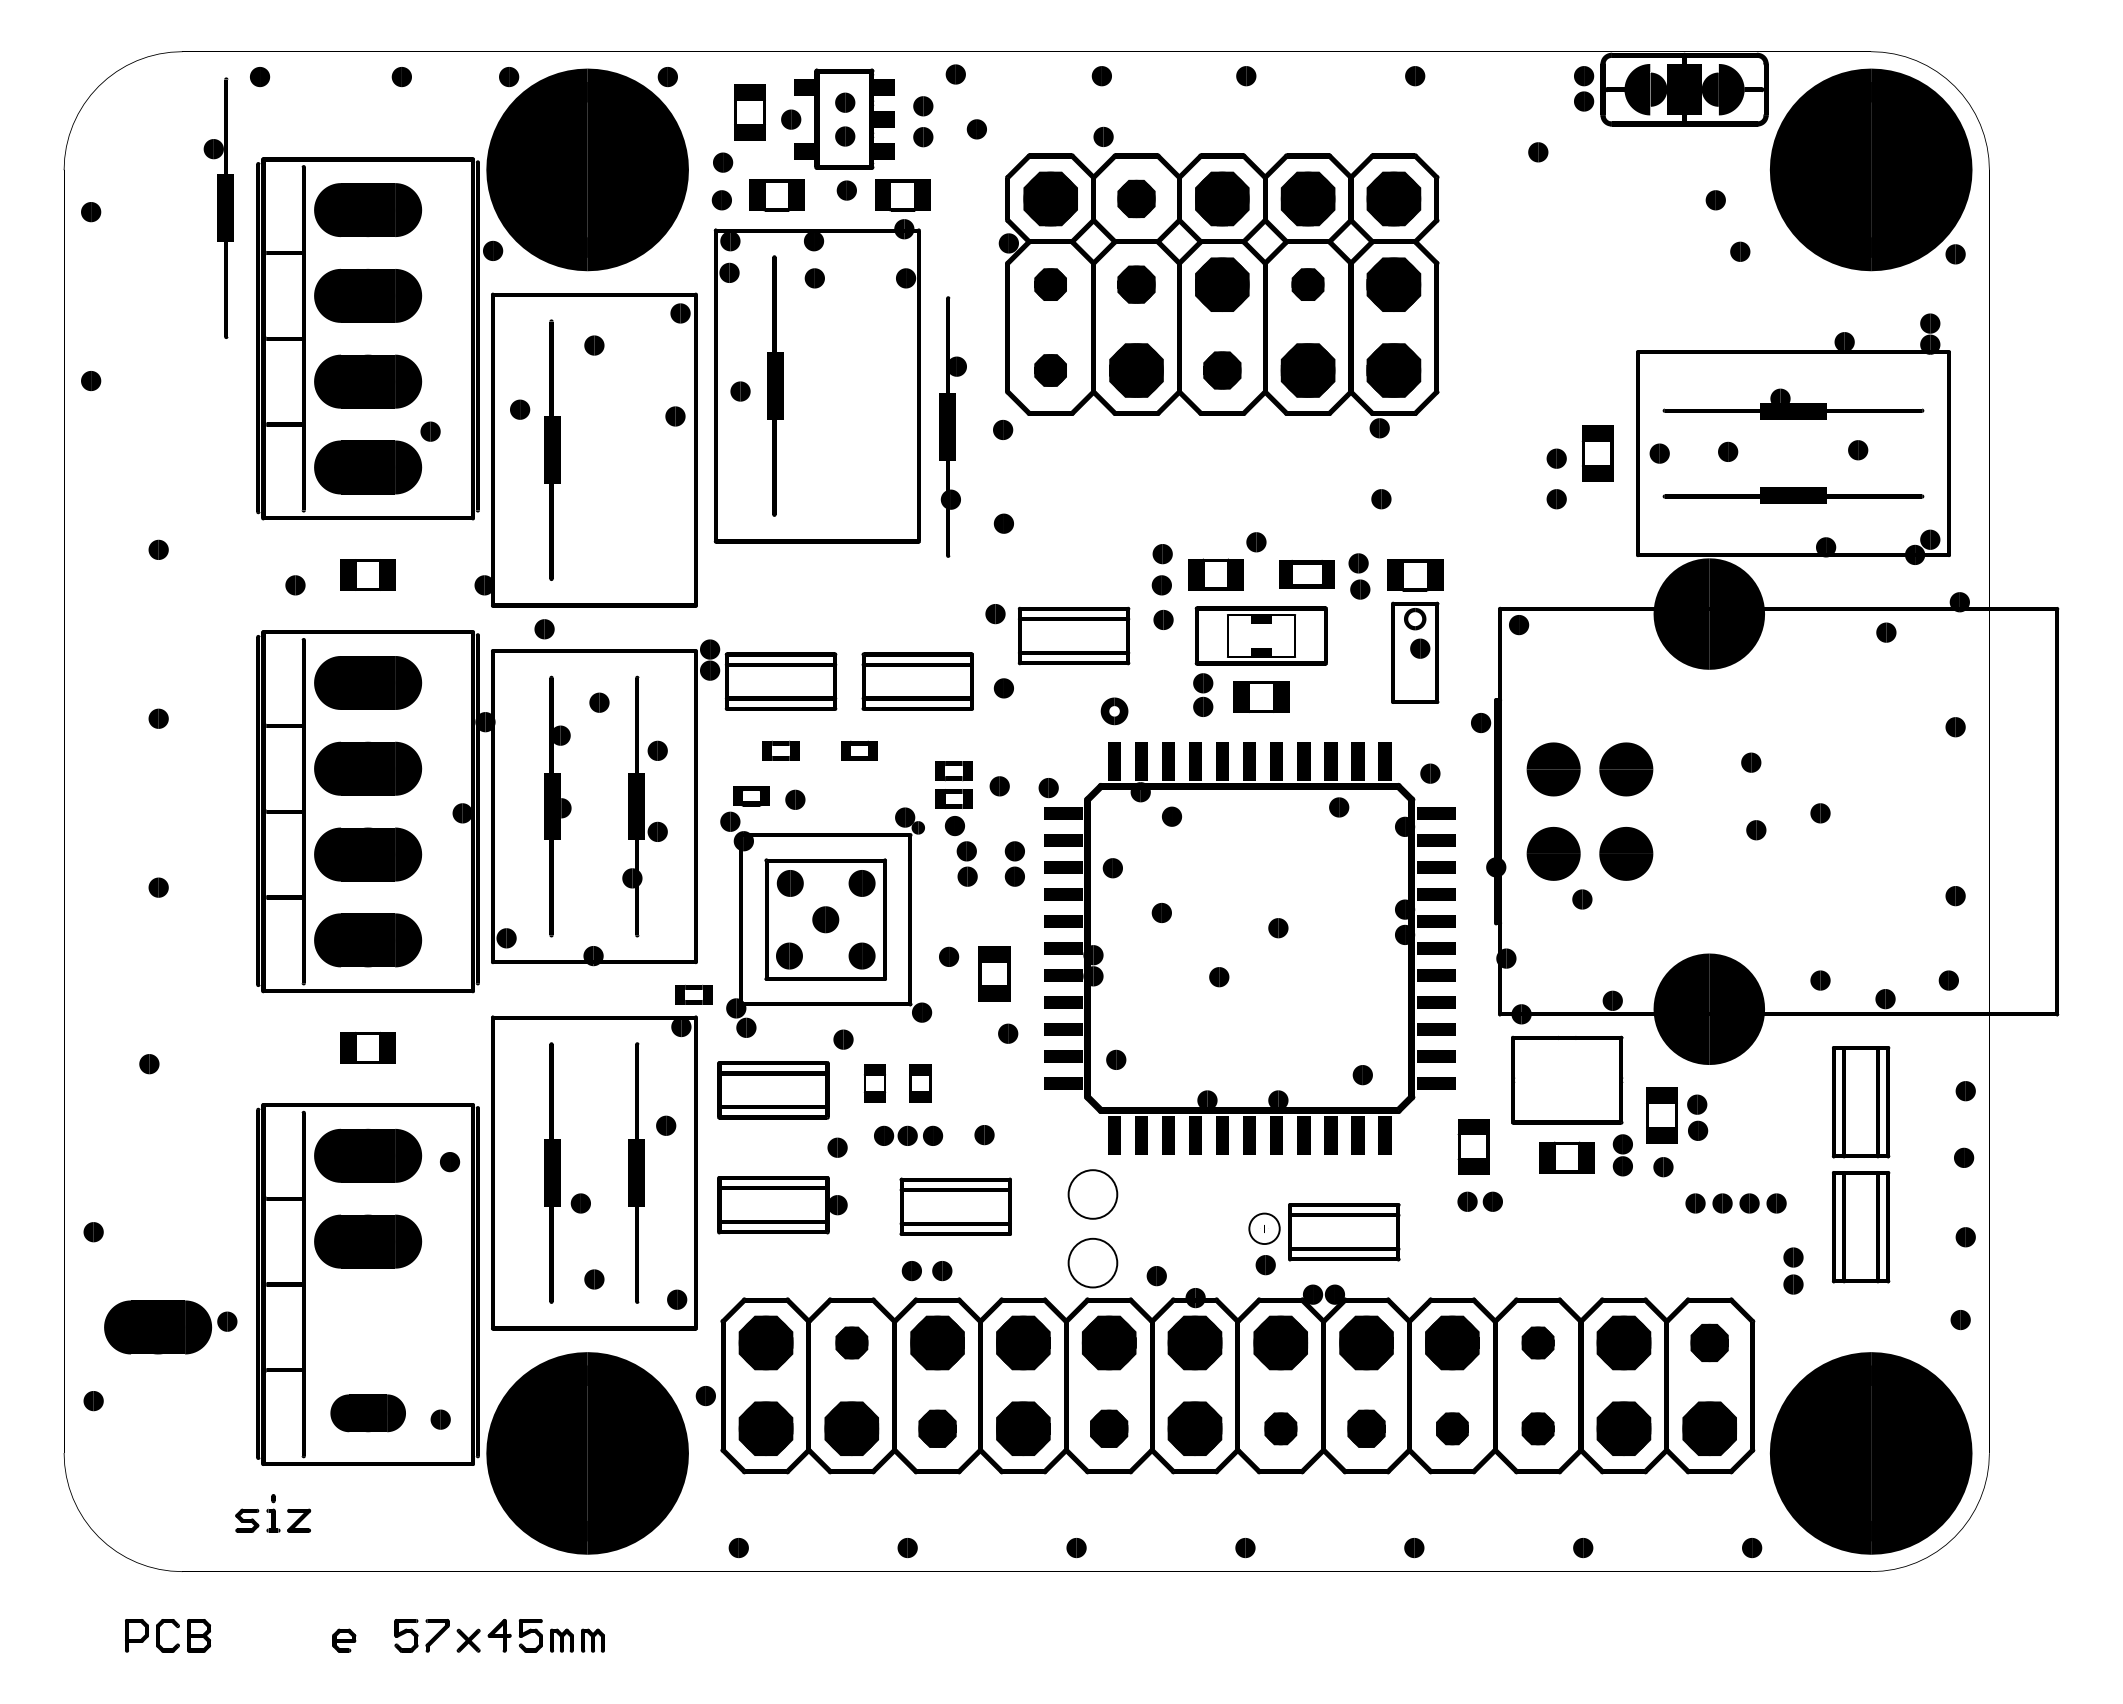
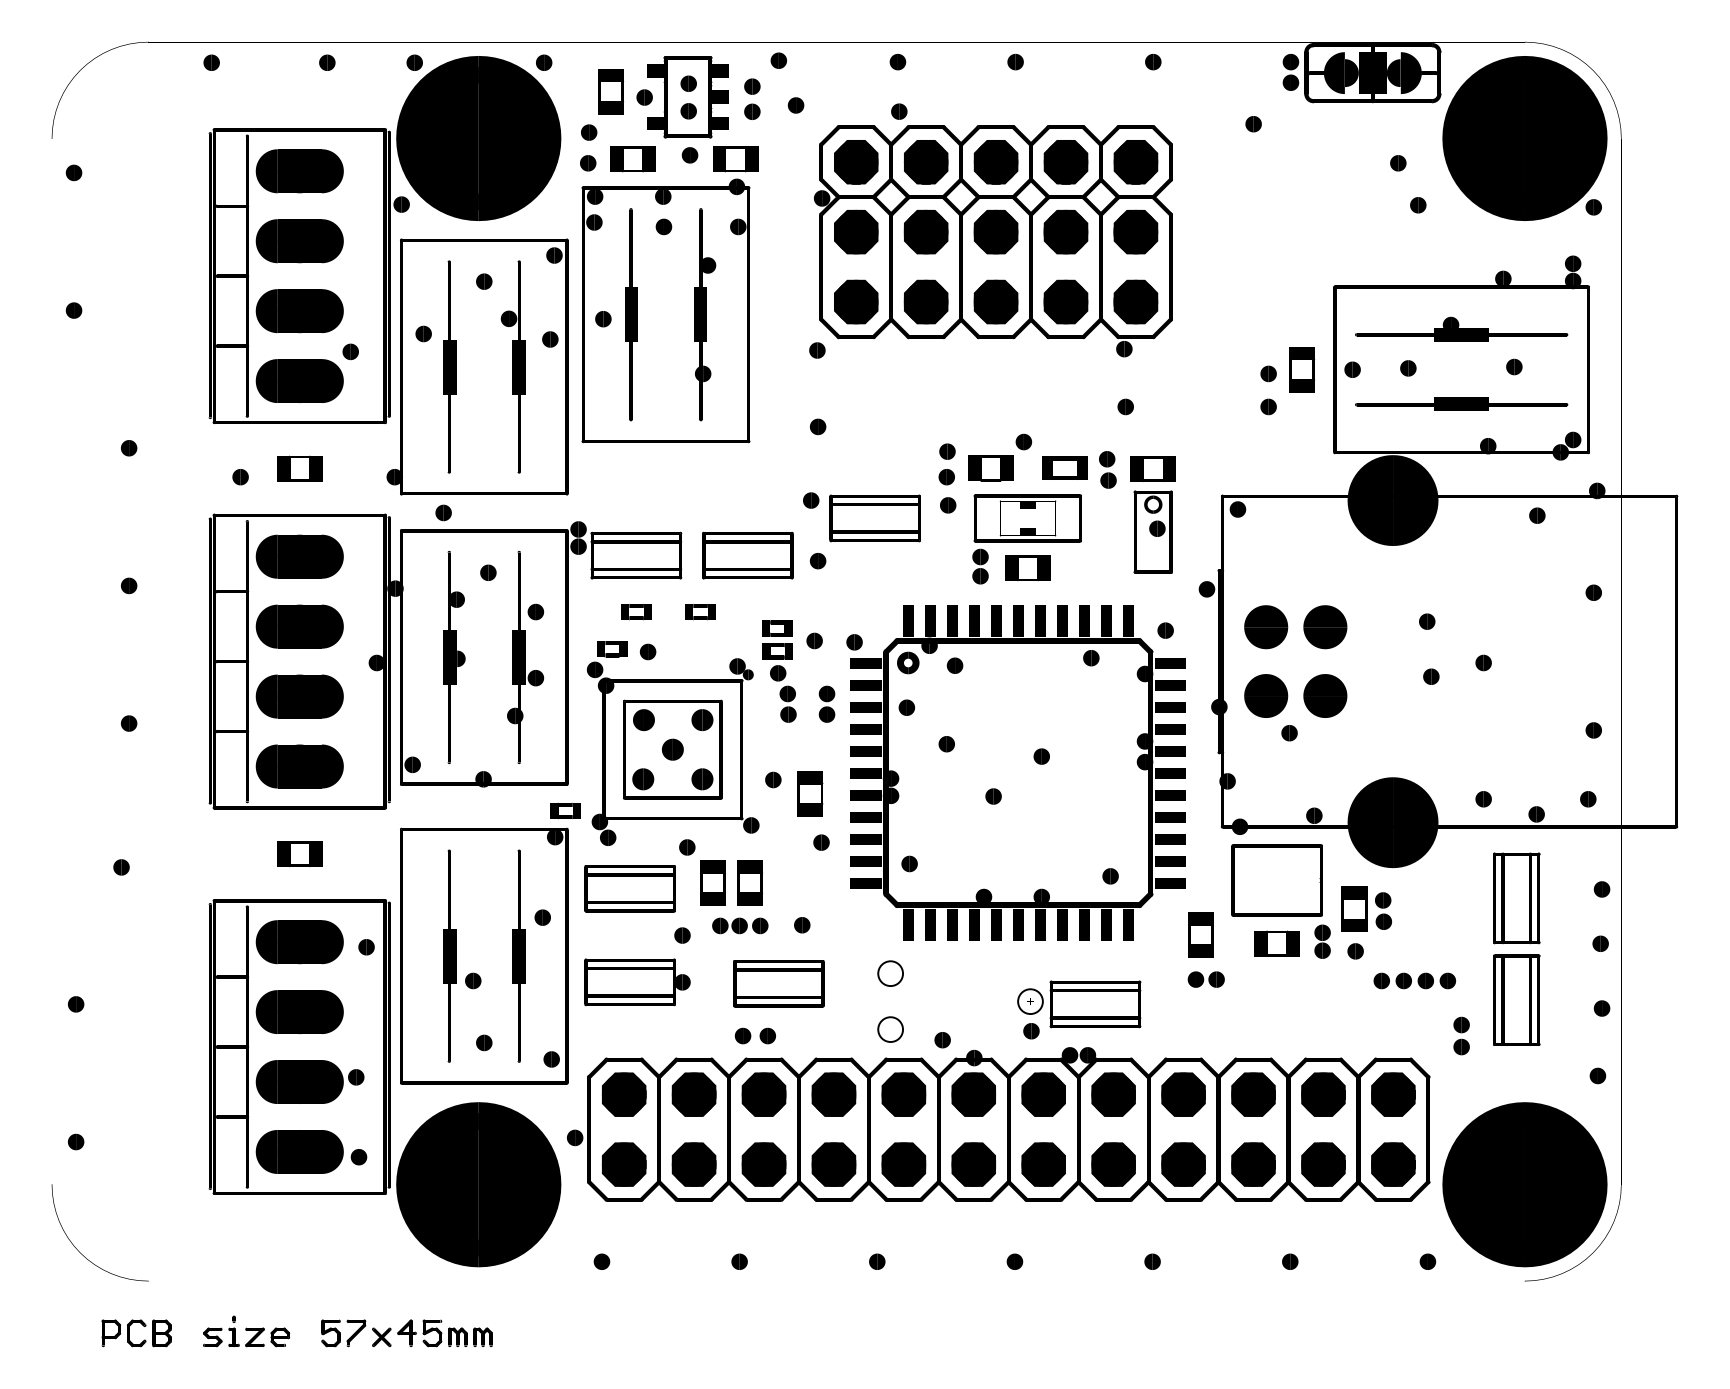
part: (1136, 198) -> (926, 161), size x1.43
part: (218, 207) -> (512, 366), moved
part: (1050, 284) -> (856, 231), size x1.67
part: (1136, 284) -> (926, 231), size x1.43
part: (1307, 284) -> (1065, 231), size x1.67
part: (1050, 370) -> (856, 302), size x1.67
part: (1222, 370) -> (996, 302), size x1.43
part: (952, 426) -> (704, 314), moved
part: (1114, 711) -> (908, 663), moved
part: (874, 1083) -> (712, 883), size x1.43
part: (920, 1083) -> (750, 883), size x1.43
circle: (1092, 1194) -> (890, 973), size x0.62
circle: (1092, 1262) -> (890, 1029), size x0.62
part: (170, 1327) -> (309, 1082), moved
part: (851, 1342) -> (693, 1094), size x1.67
part: (1537, 1342) -> (1252, 1094), size x1.67
part: (1709, 1342) -> (1393, 1094), size x1.43
part: (368, 1413) -> (300, 1152), size x1.43
part: (937, 1428) -> (763, 1164), size x1.43
part: (1108, 1428) -> (903, 1164), size x1.43
part: (1280, 1428) -> (1043, 1164), size x1.67
part: (1366, 1428) -> (1113, 1164), size x1.43
part: (1452, 1428) -> (1183, 1164), size x1.67
part: (1537, 1428) -> (1252, 1164), size x1.67
part: (273, 1513) -> (234, 1331), moved

